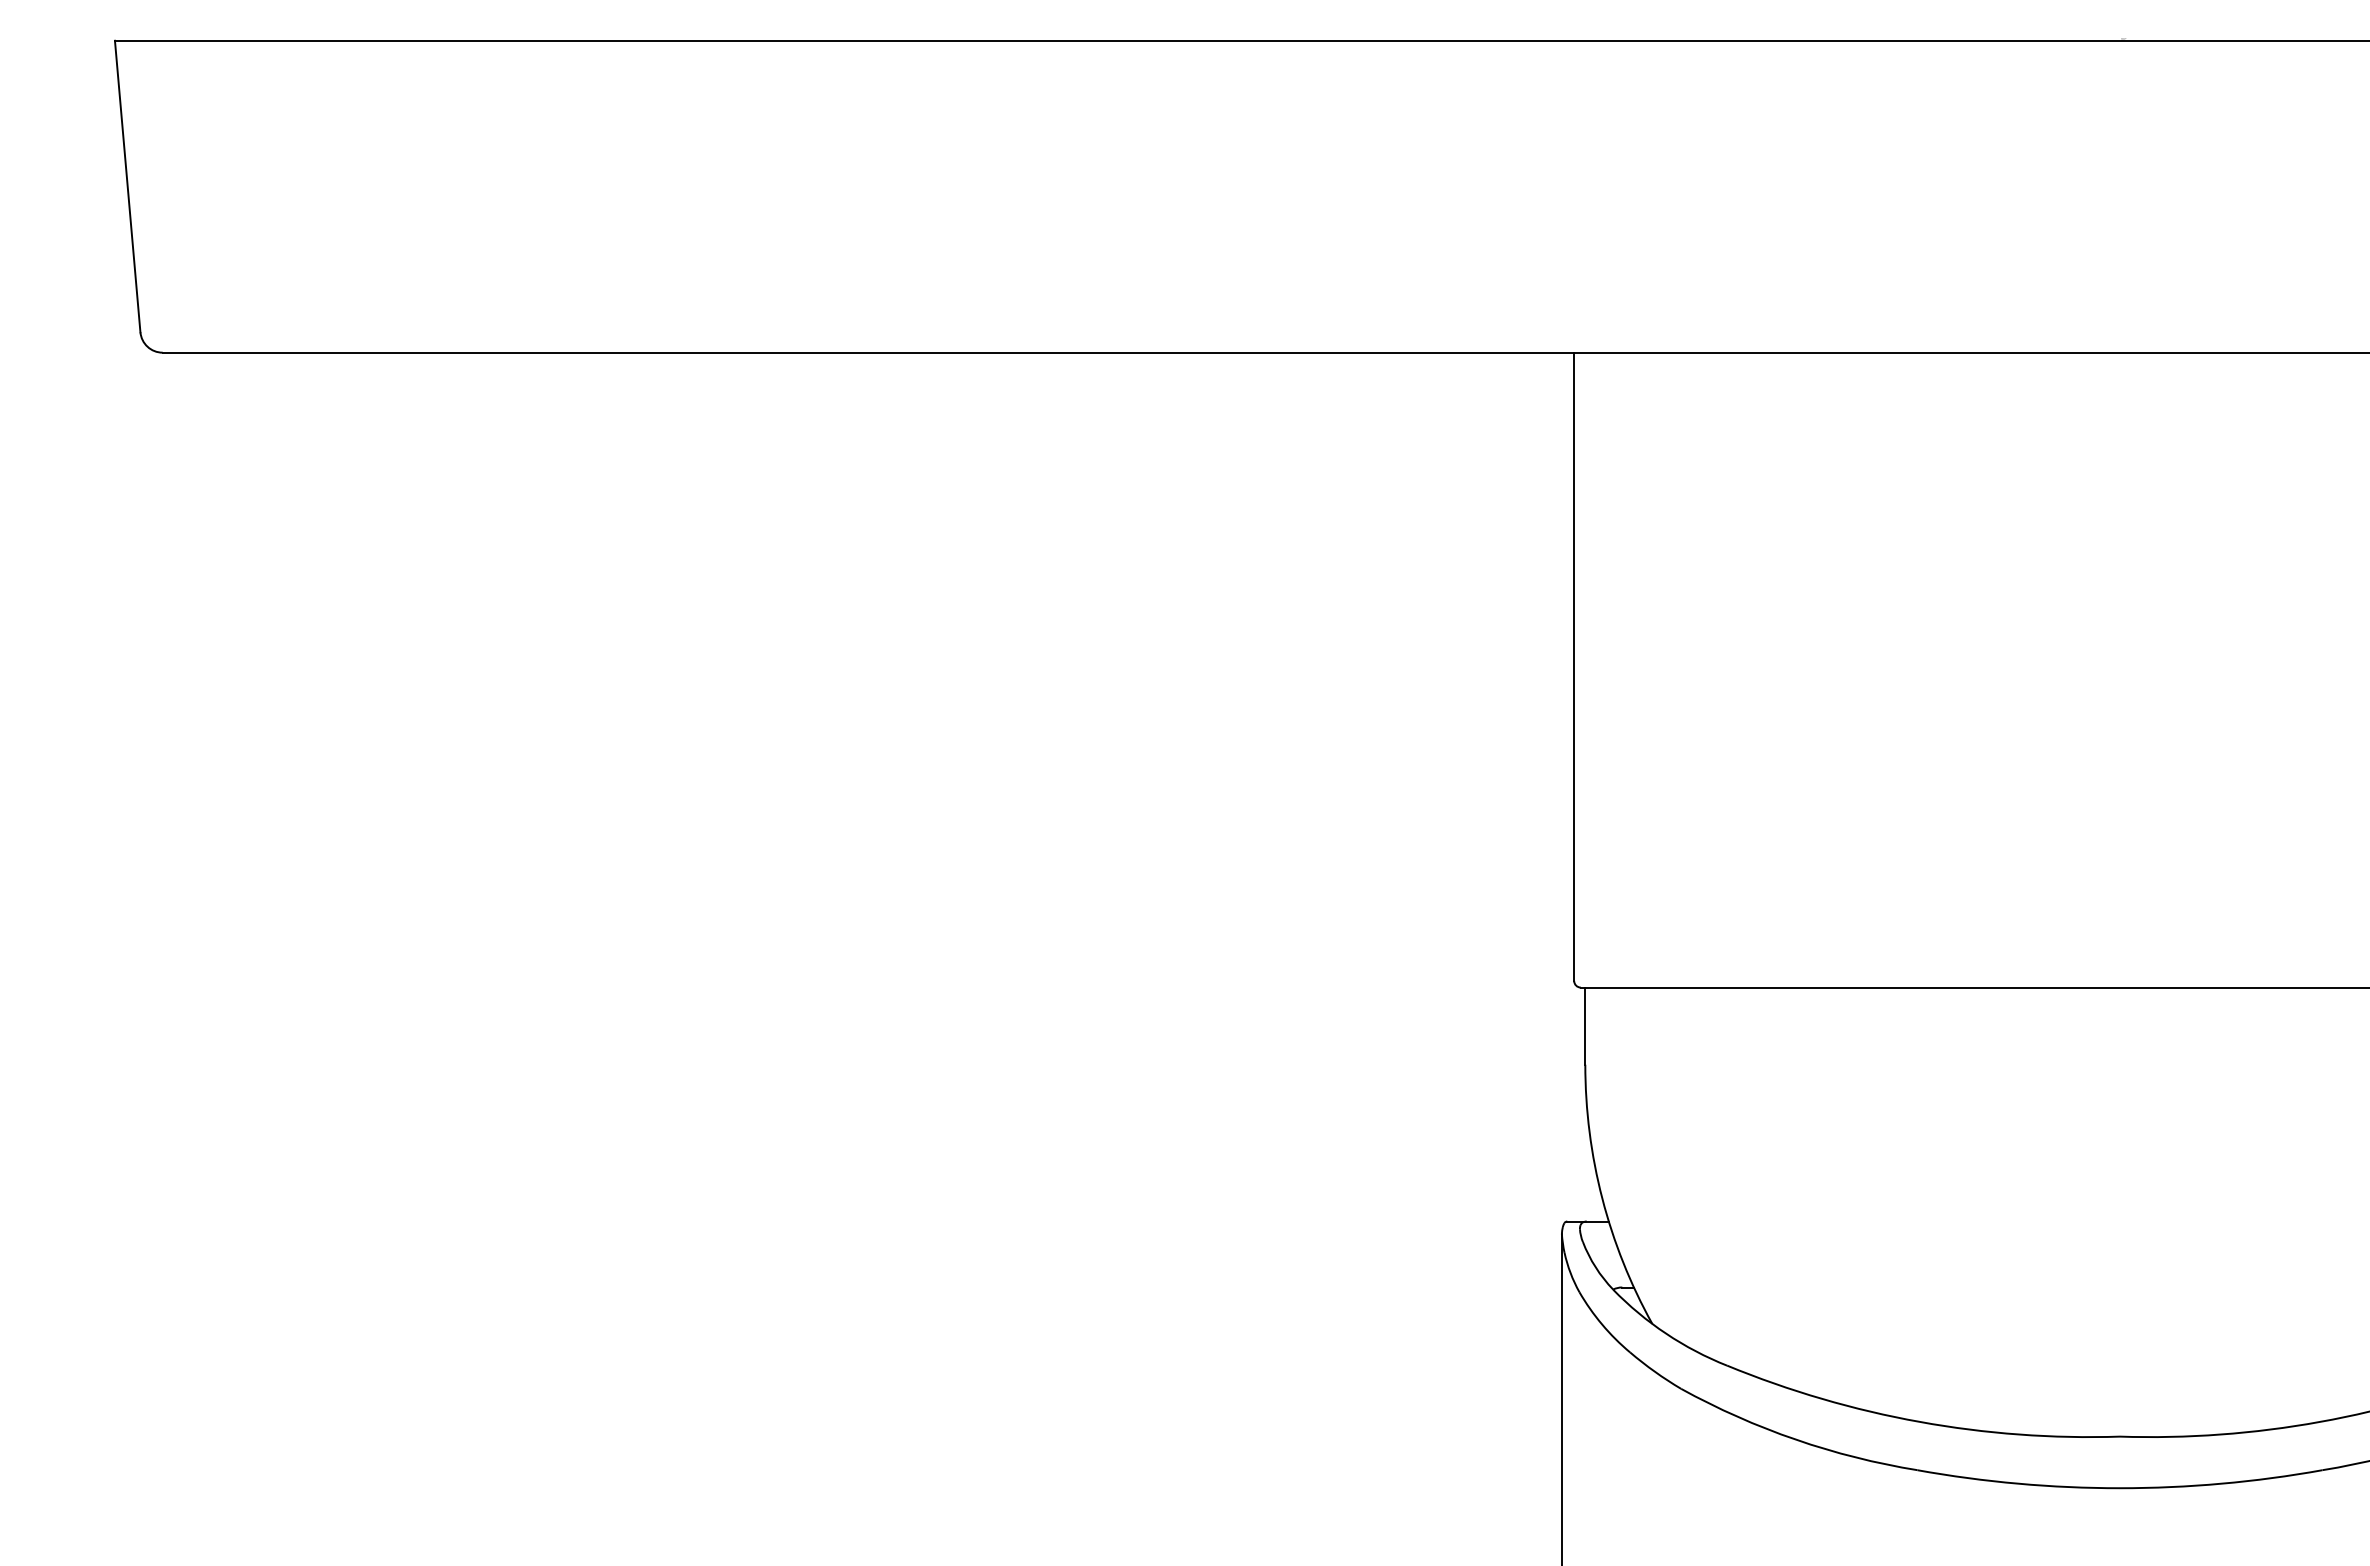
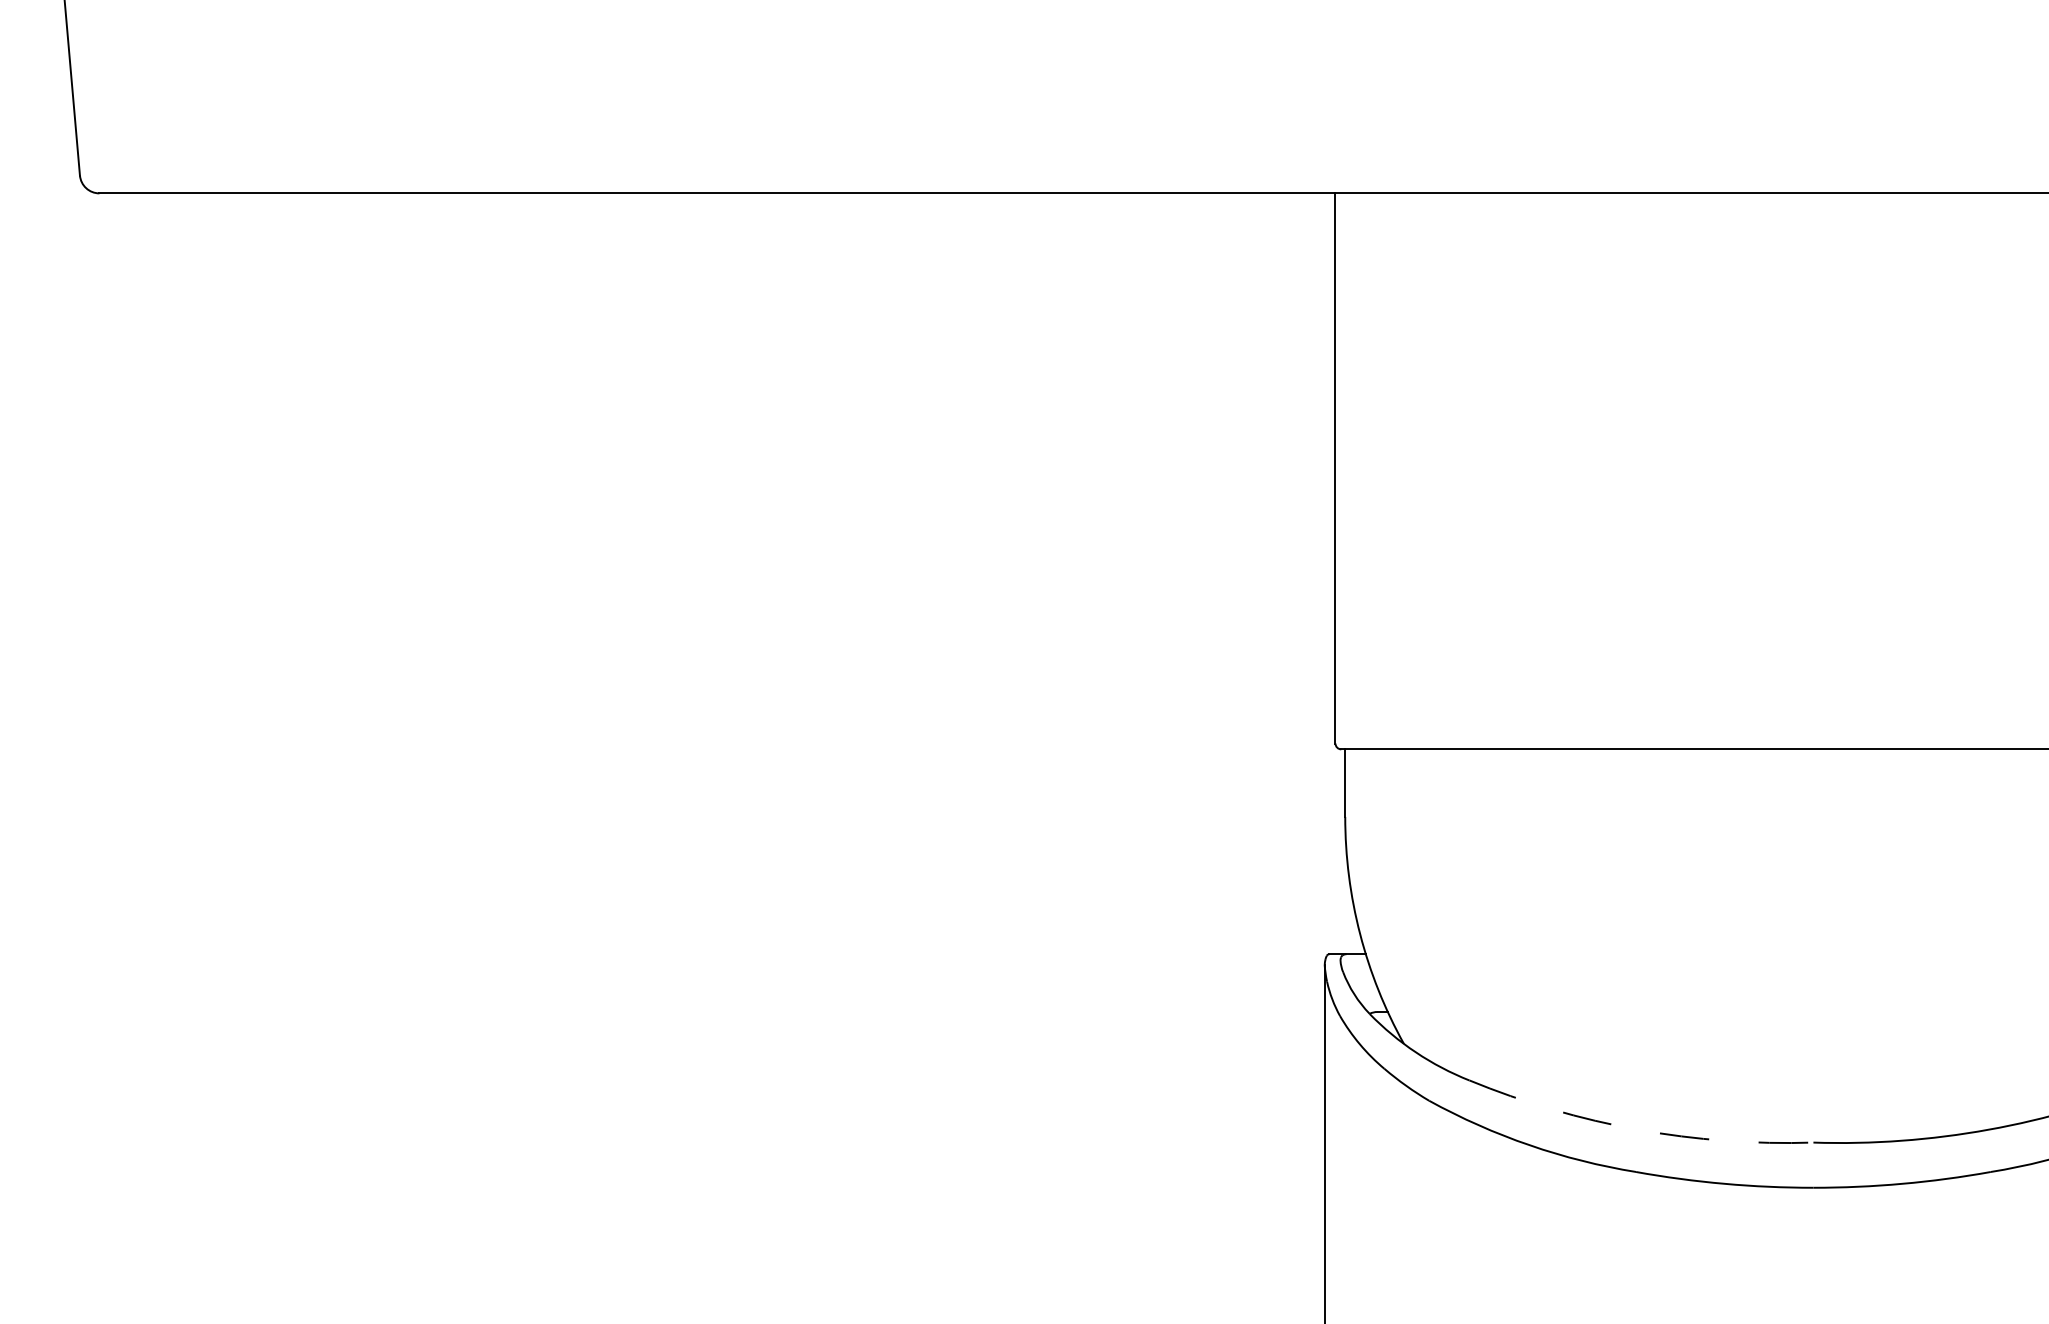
arc: (1919, 1421) -> (1637, 1129), solid -> dashed

